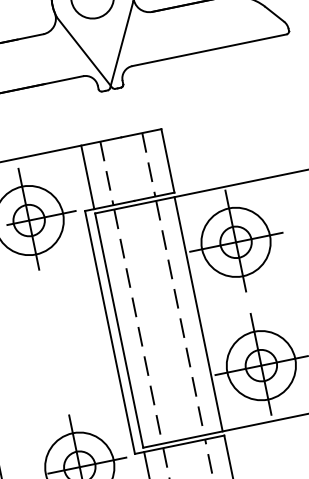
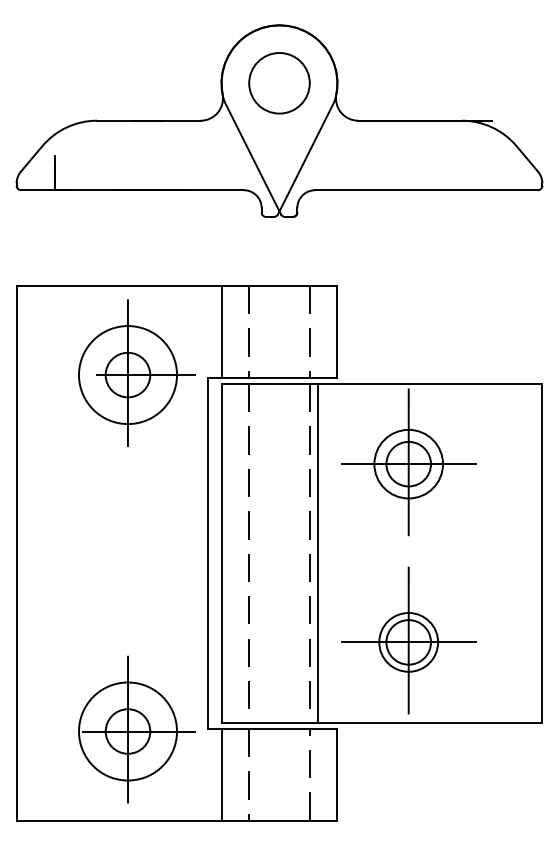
circle: (235, 242) -> (408, 464), size x0.7
line: (198, 313) -> (318, 552), moved
circle: (261, 365) -> (408, 642), size x0.6

